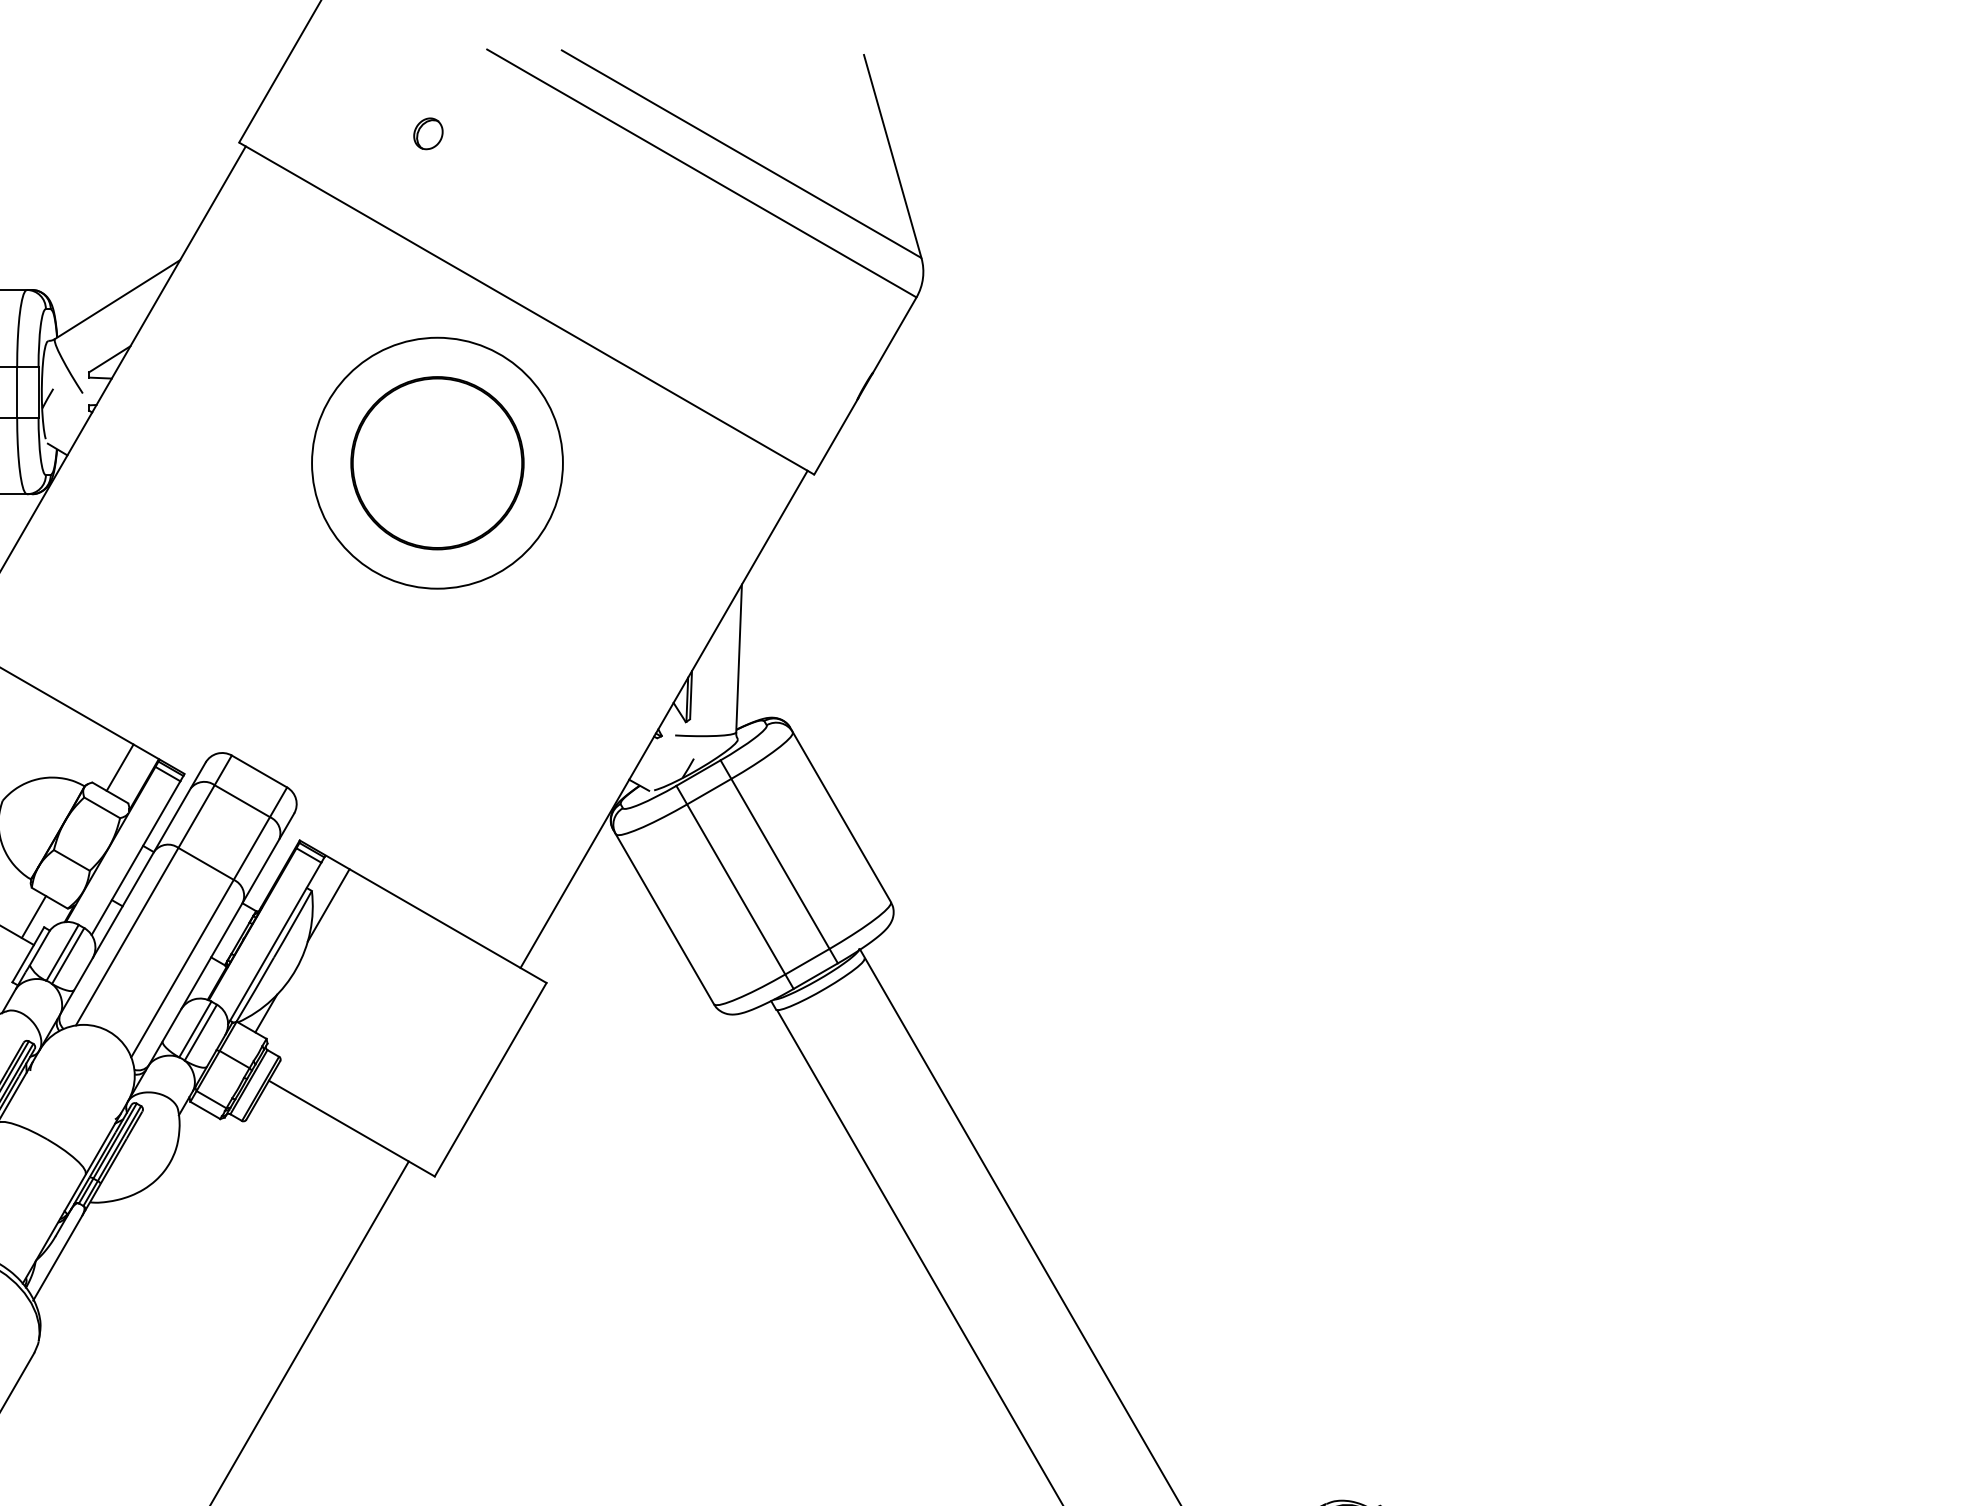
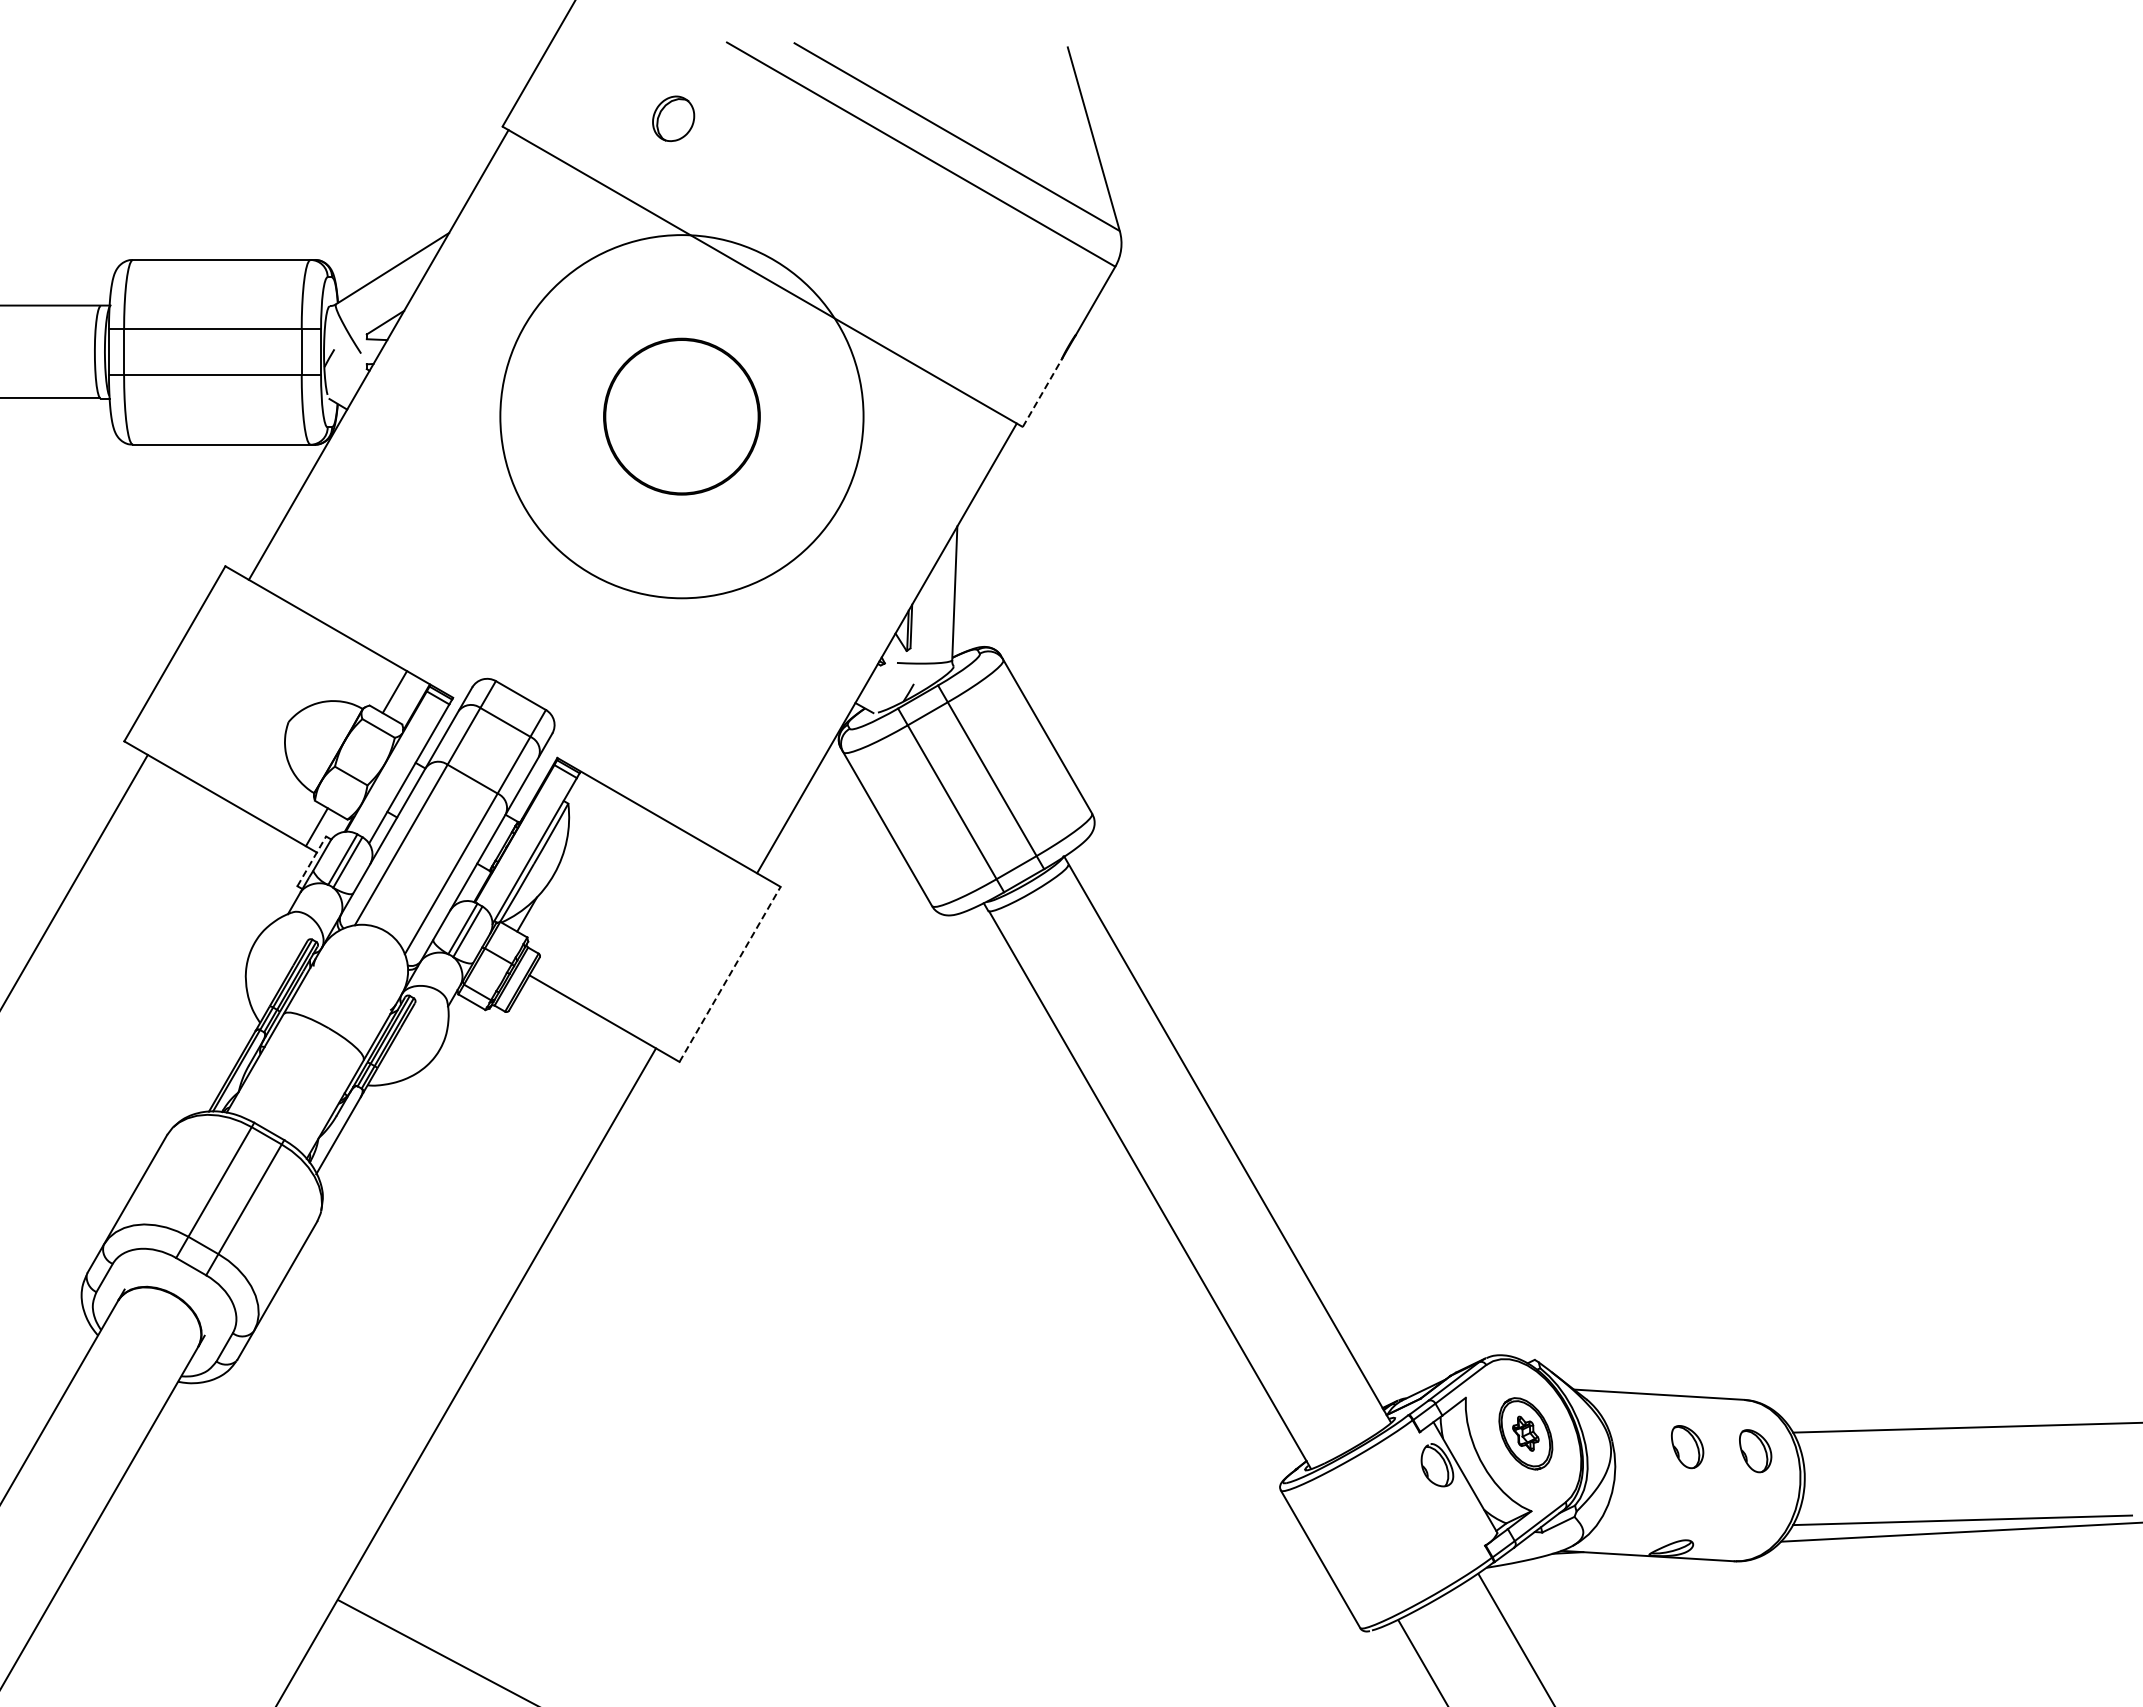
part: (428, 133) -> (673, 118), size x1.6
line: (836, 436) -> (1042, 392), solid -> dashed
circle: (436, 463) -> (681, 416), size x1.6
line: (328, 905) -> (583, 816), removed
line: (27, 954) -> (311, 861), solid -> dashed
line: (491, 1078) -> (730, 973), solid -> dashed

